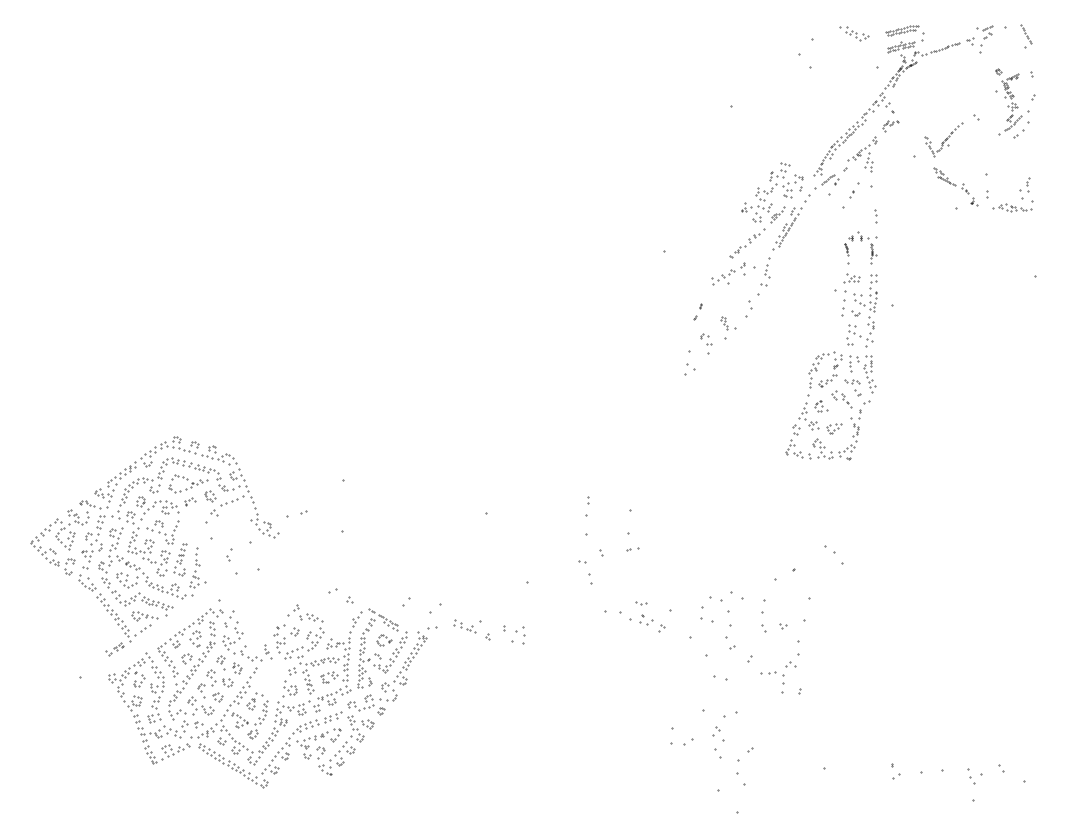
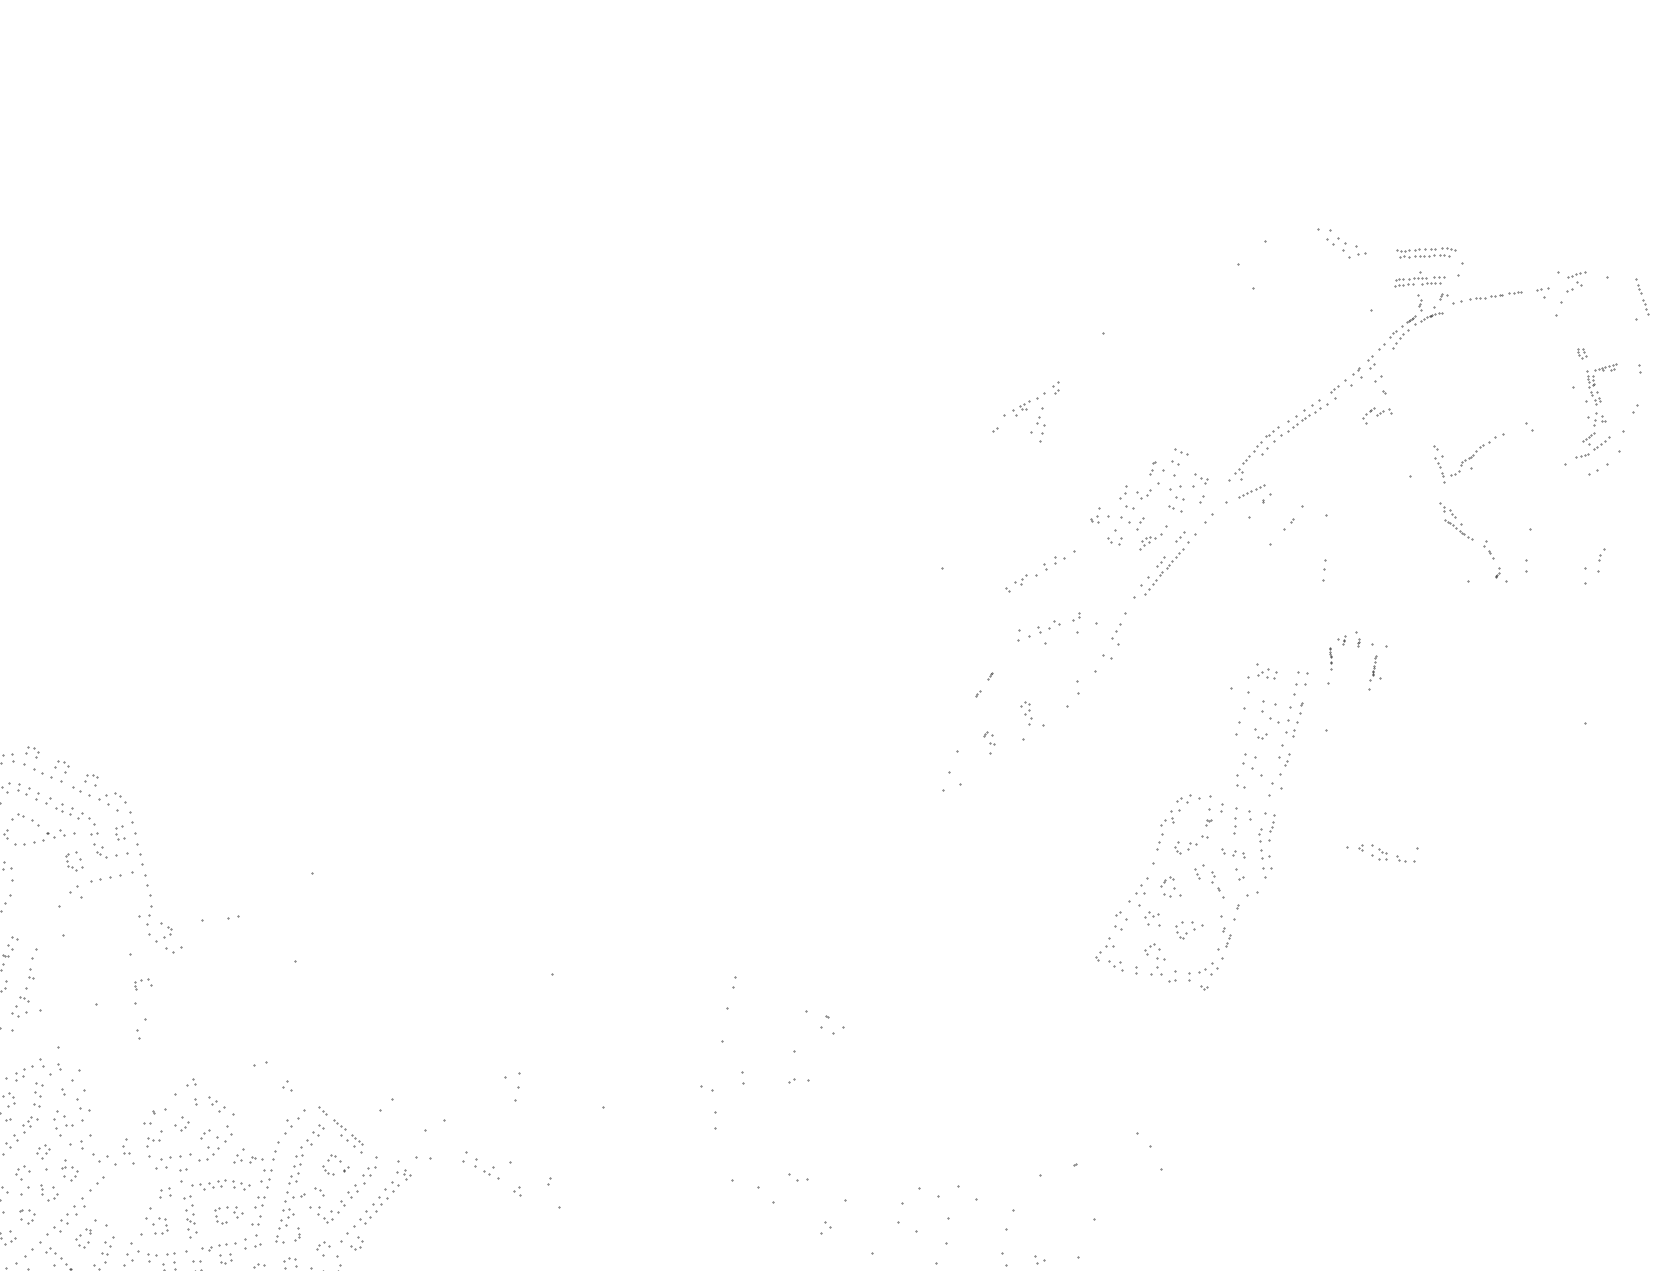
part: (860, 154) -> (1026, 408), moved
part: (1012, 206) -> (1382, 851), moved
part: (861, 241) -> (1358, 649), moved
part: (747, 243) -> (1040, 571), moved
part: (706, 343) -> (989, 742), size x0.6
part: (190, 501) -> (143, 984), moved
part: (229, 554) -> (141, 1028), moved
part: (646, 619) -> (833, 1024), moved
part: (520, 635) -> (512, 1086), moved

